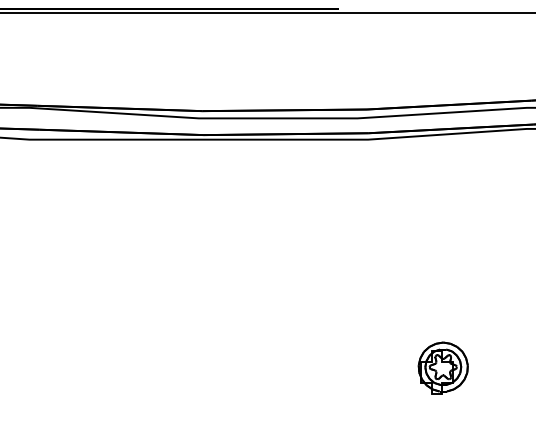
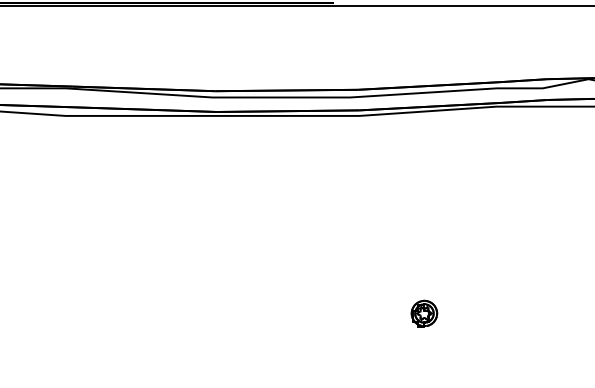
part: (443, 367) -> (424, 313), size x0.6

